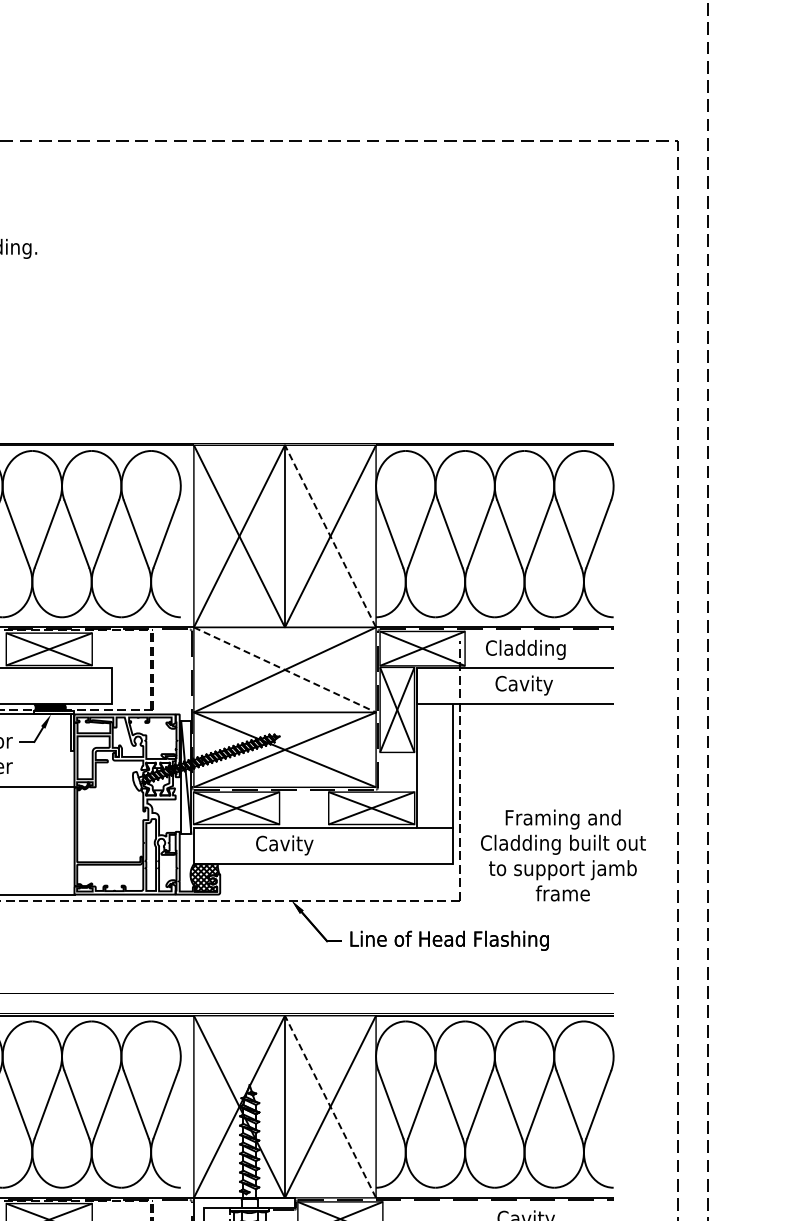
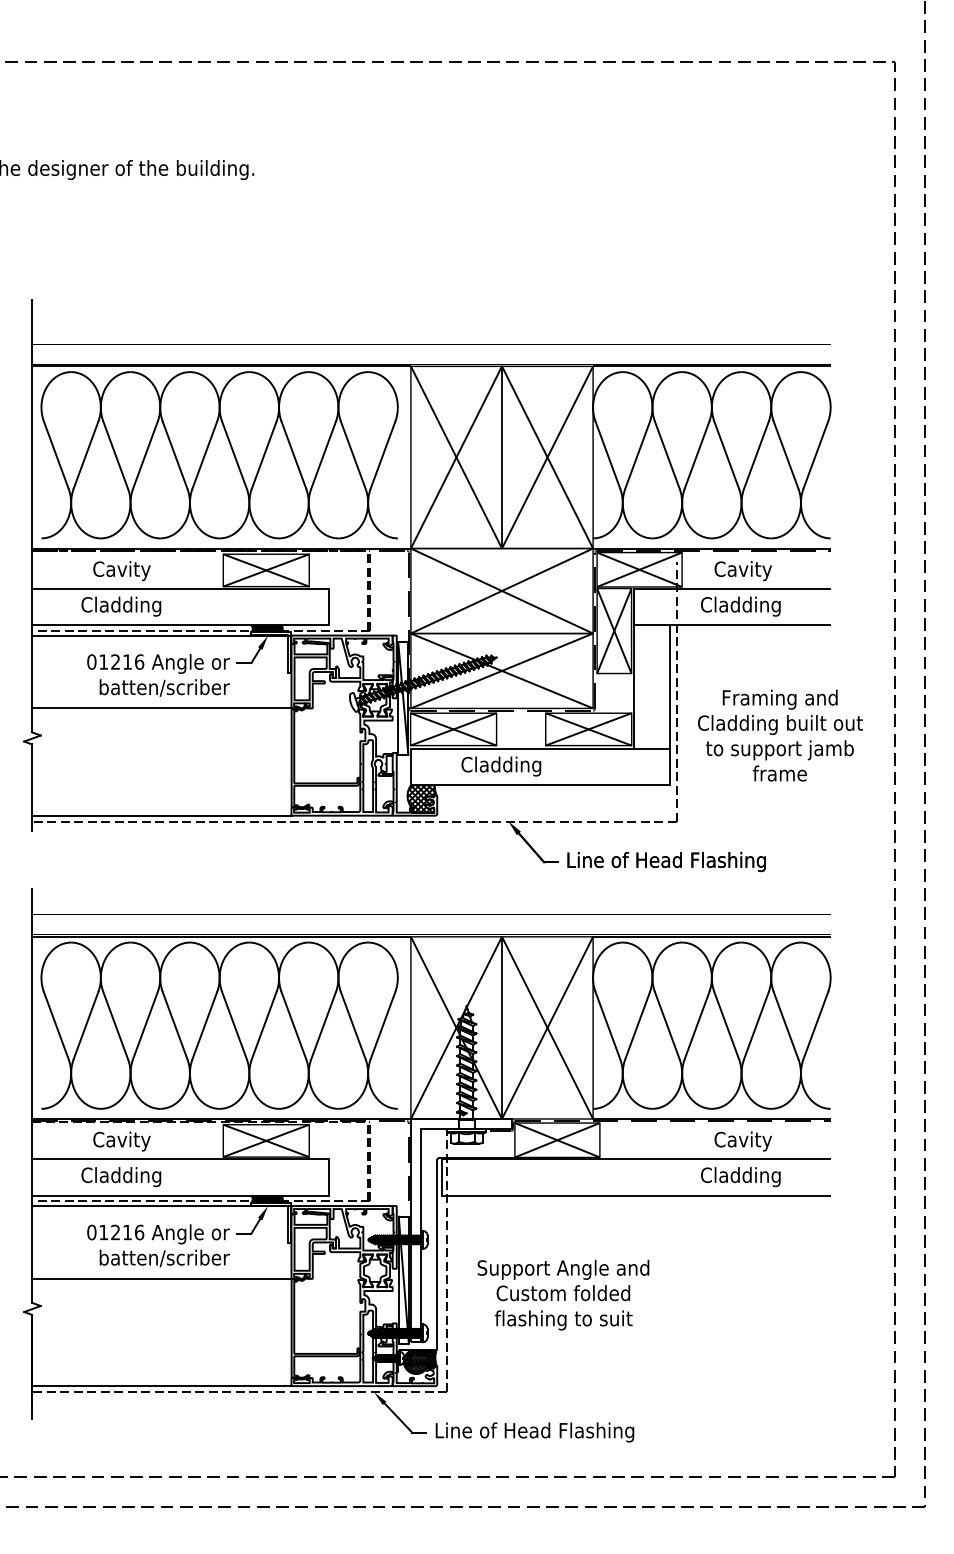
line: (330, 536) -> (547, 457), dashed -> solid
text: (525, 650) -> (742, 571), Cladding -> Cavity
line: (285, 670) -> (502, 591), dashed -> solid
text: (523, 685) -> (740, 606), Cavity -> Cladding
text: (284, 845) -> (501, 766), Cavity -> Cladding
text: (563, 855) -> (780, 735), moved
line: (330, 1106) -> (547, 1027), dashed -> solid

